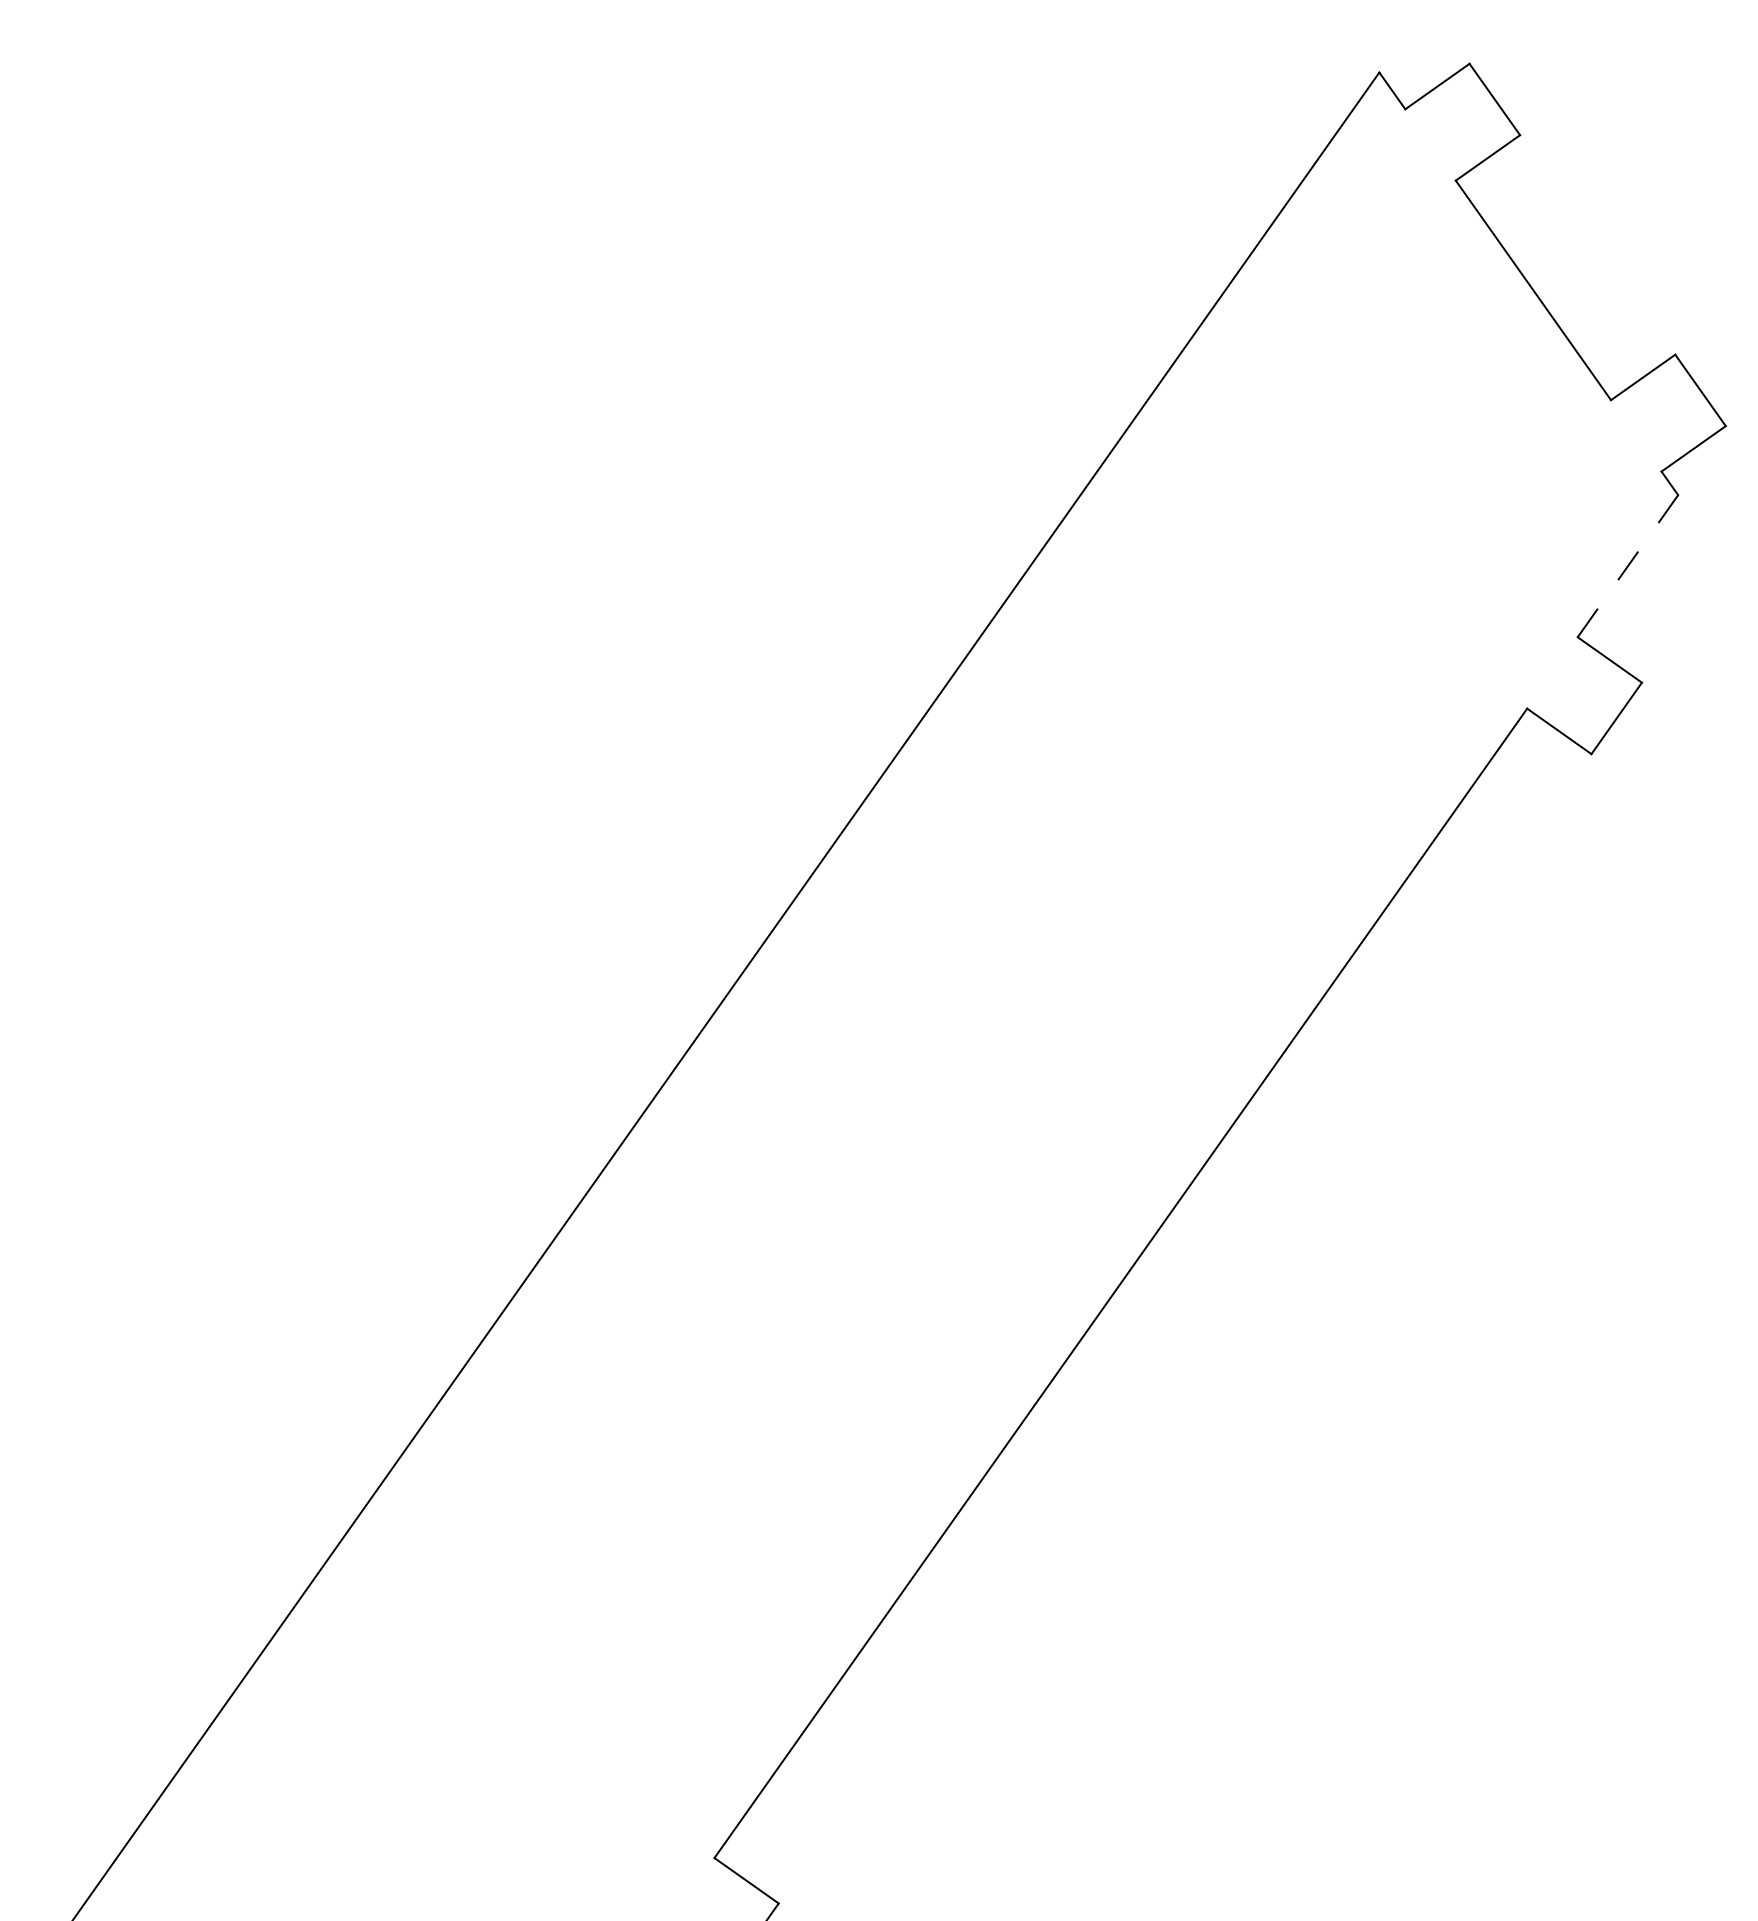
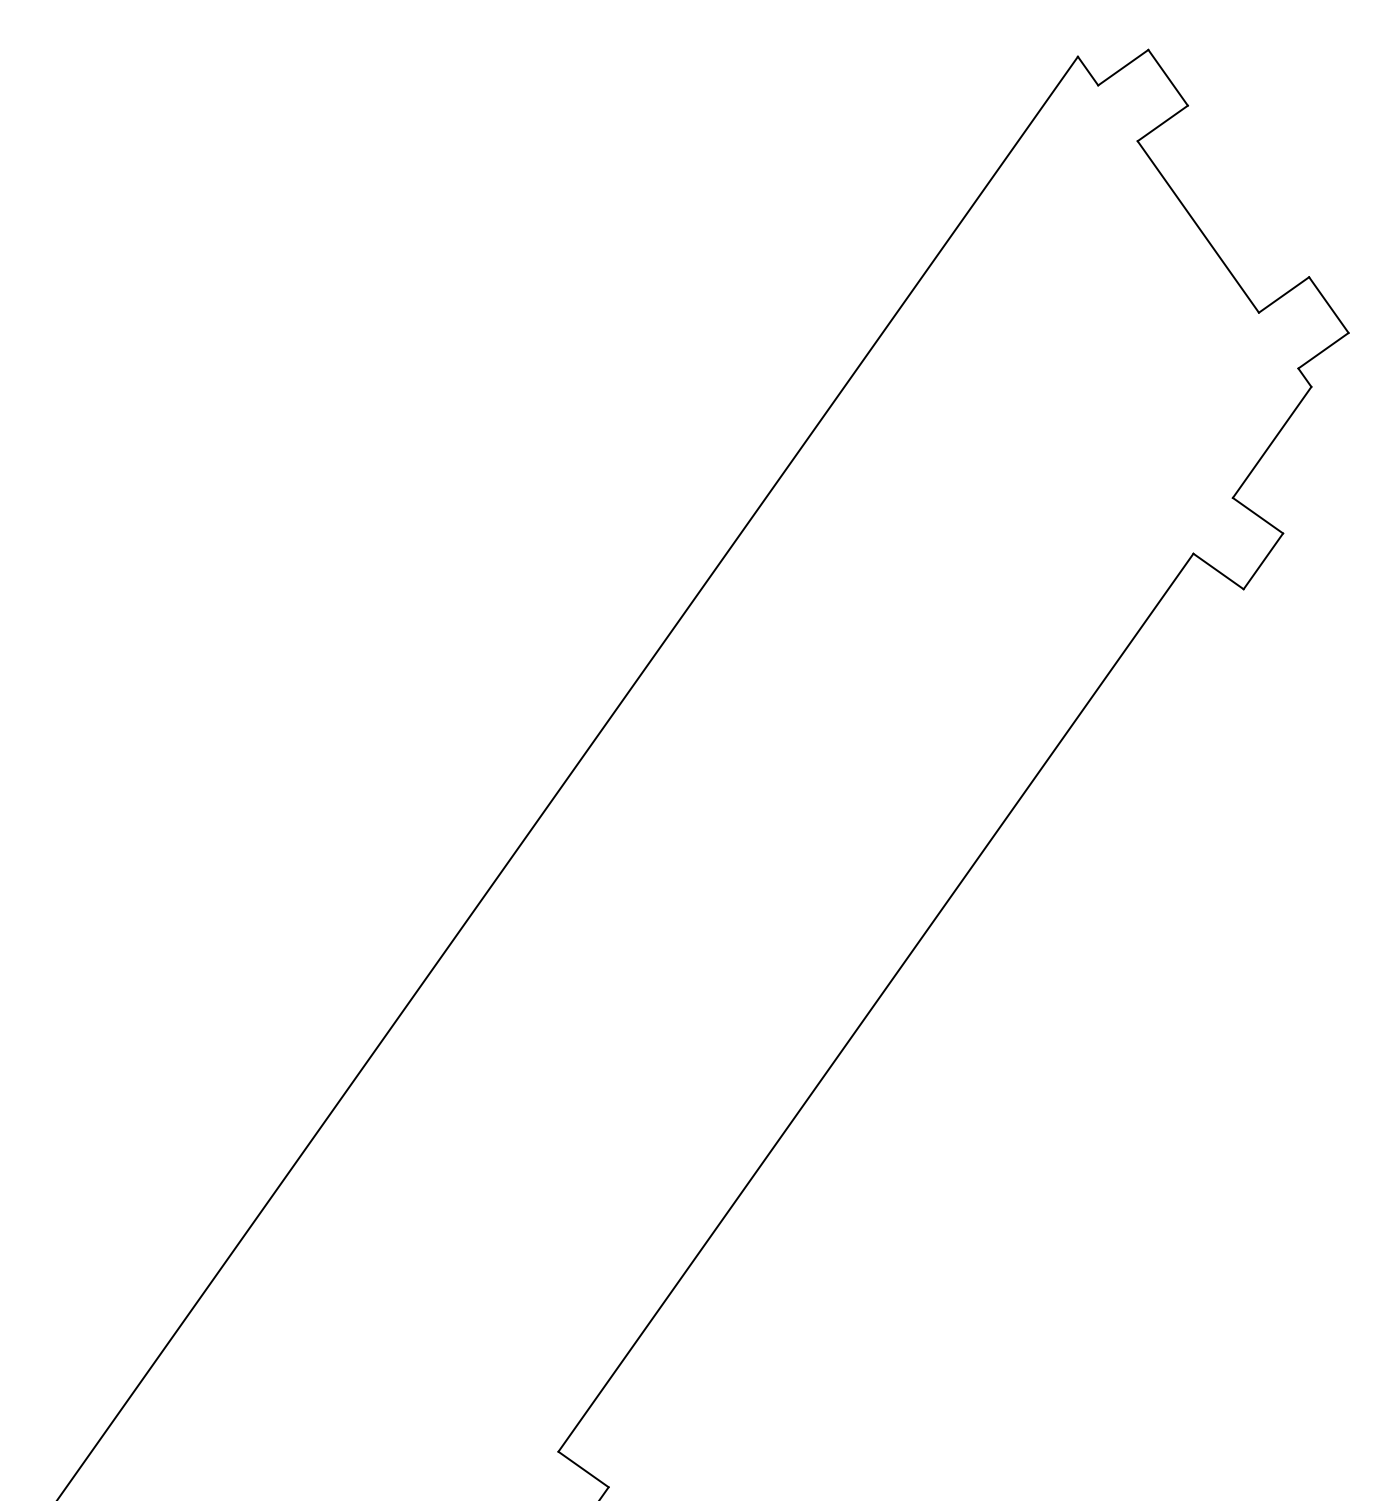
line: (1628, 565) -> (1272, 441), dashed -> solid

